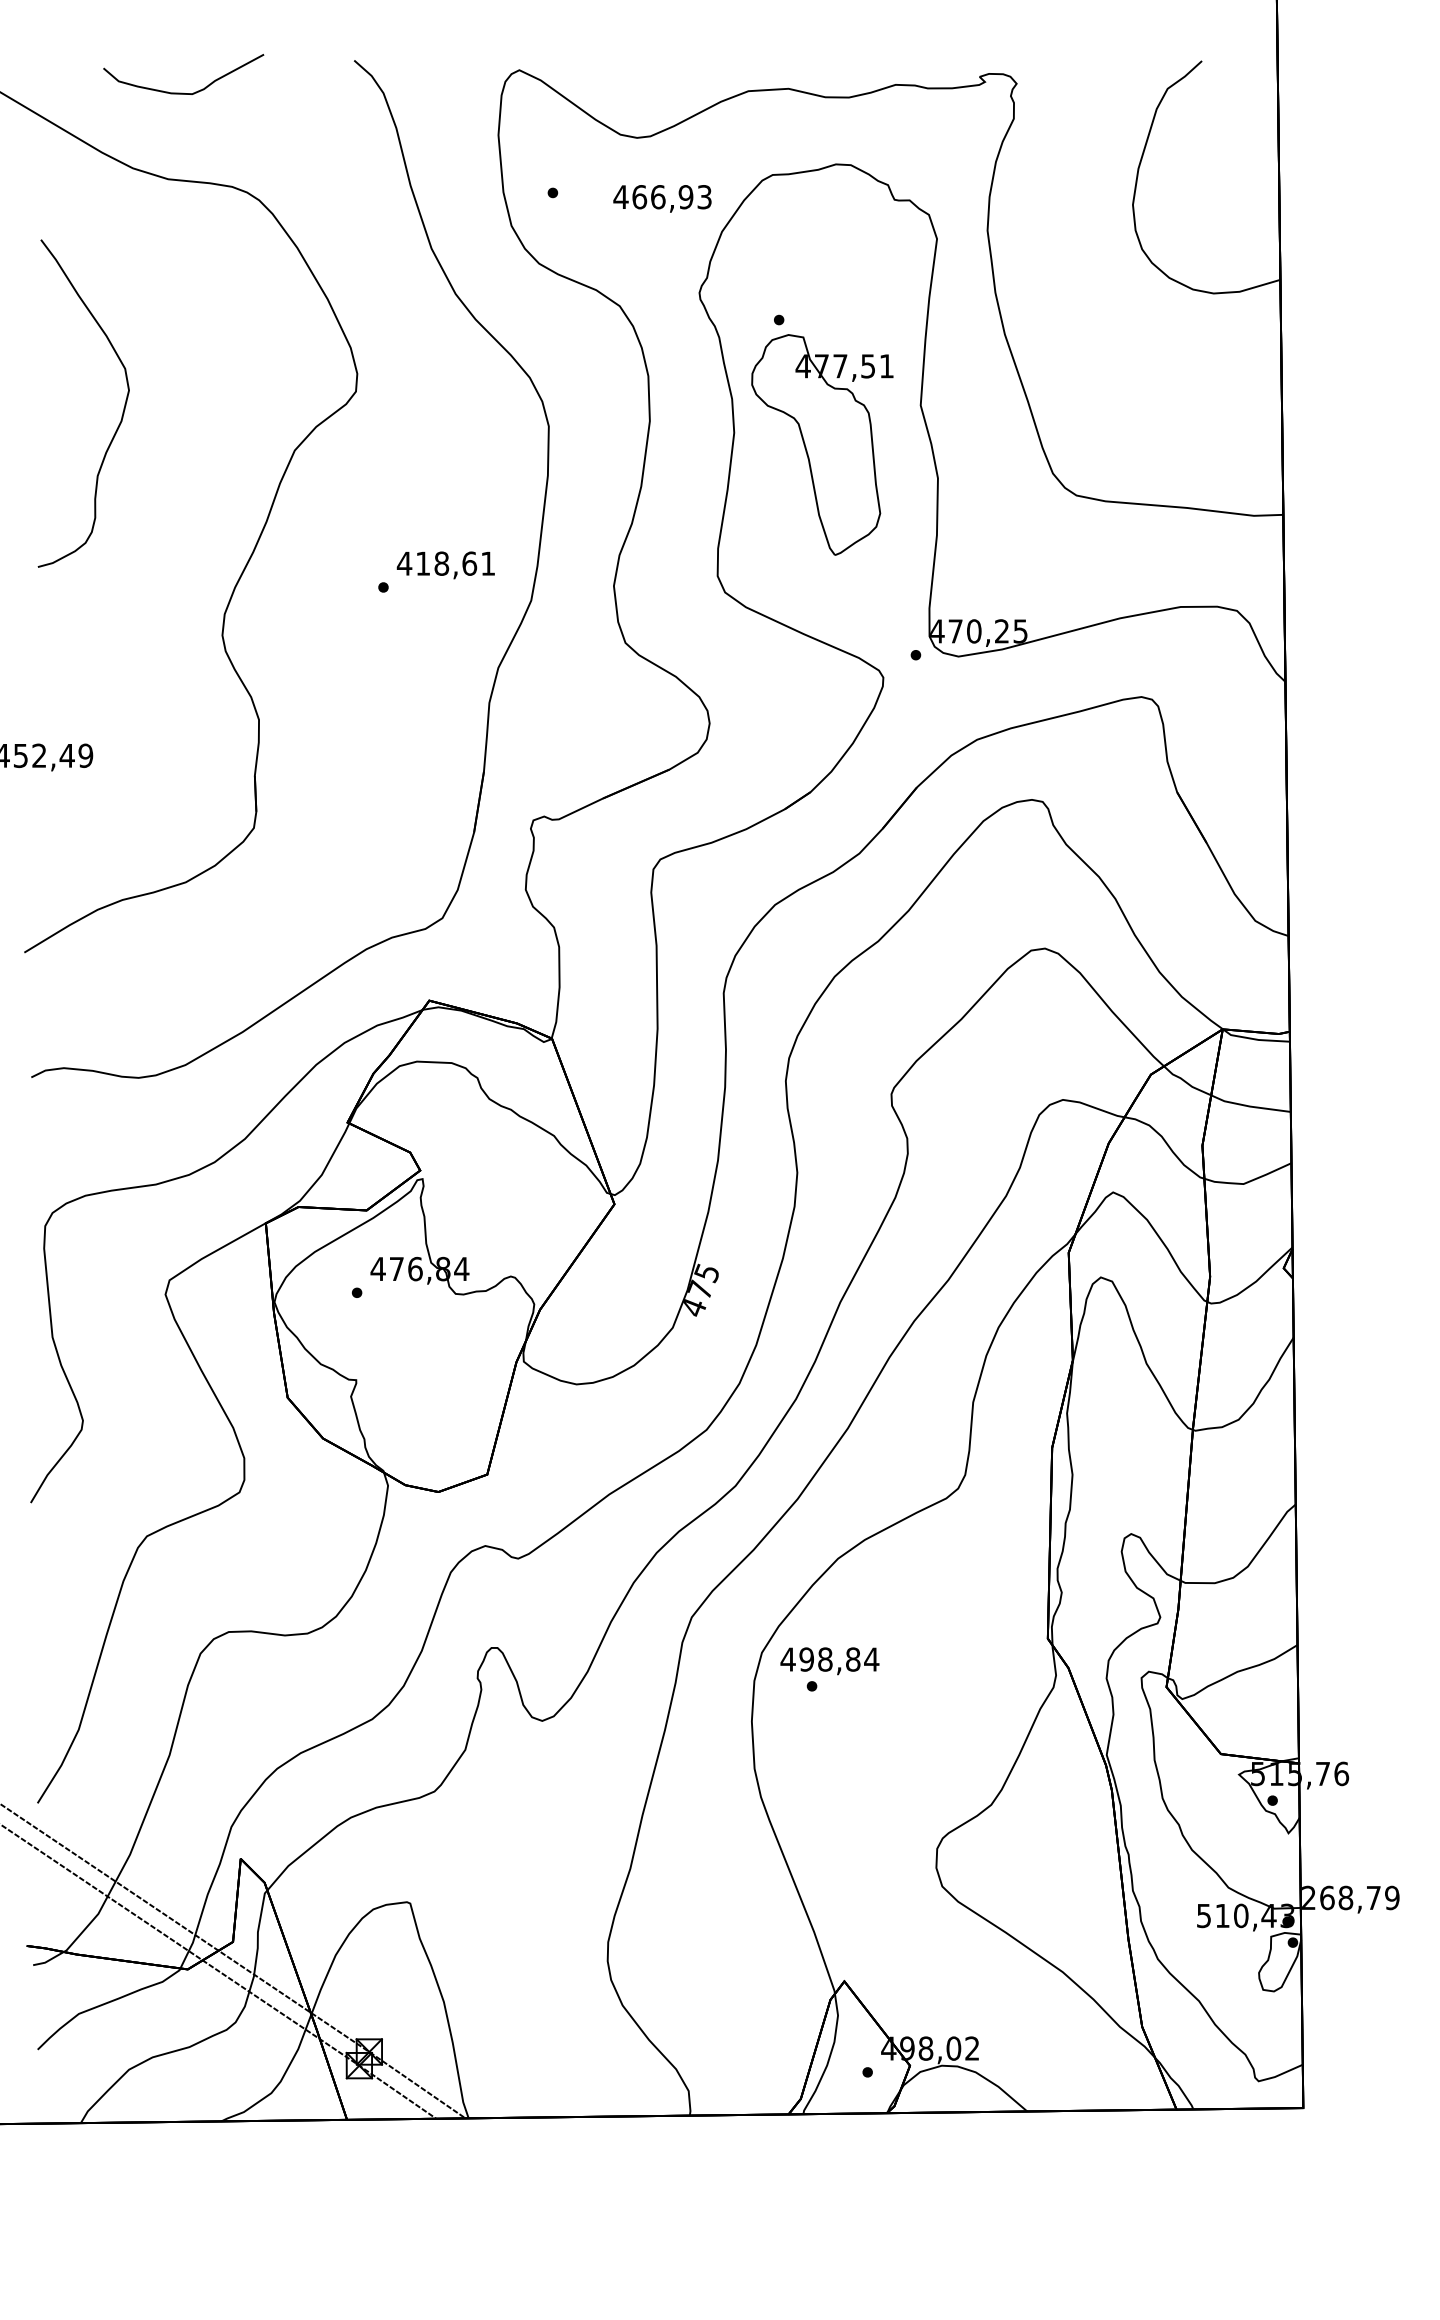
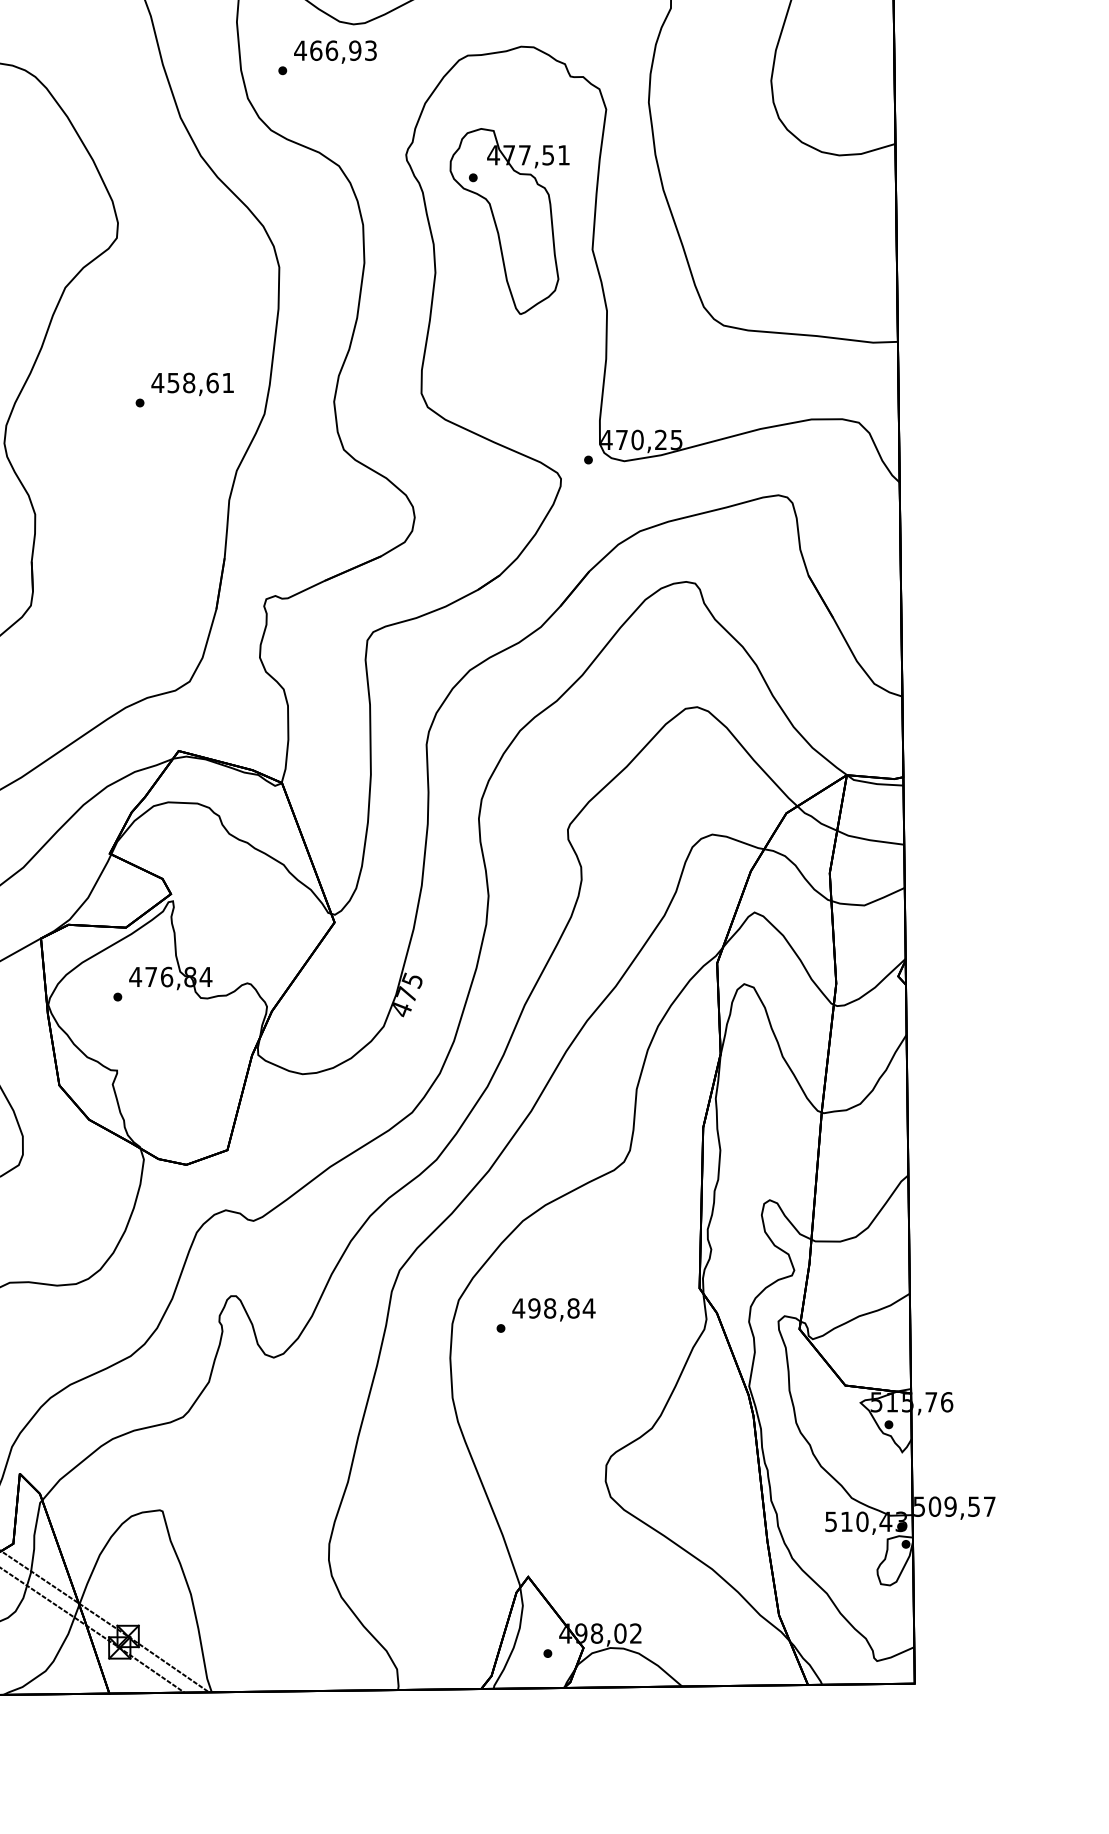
text: (662, 198) -> (335, 51), moved
part: (822, 444) -> (509, 221), moved
text: (422, 563) -> (172, 382), 418,61 -> 458,61
text: (829, 1661) -> (553, 1310), moved
text: (1350, 1897) -> (954, 1506), 268,79 -> 509,57

